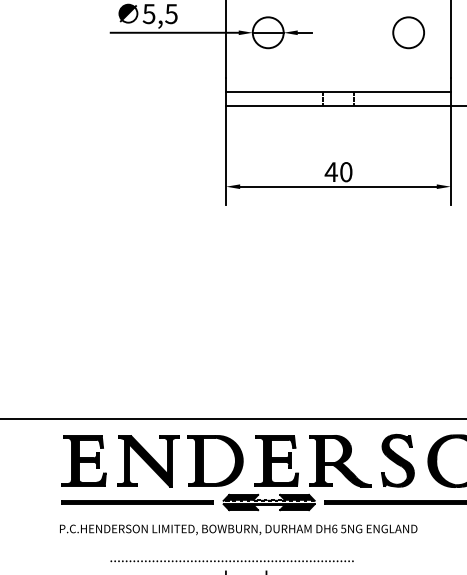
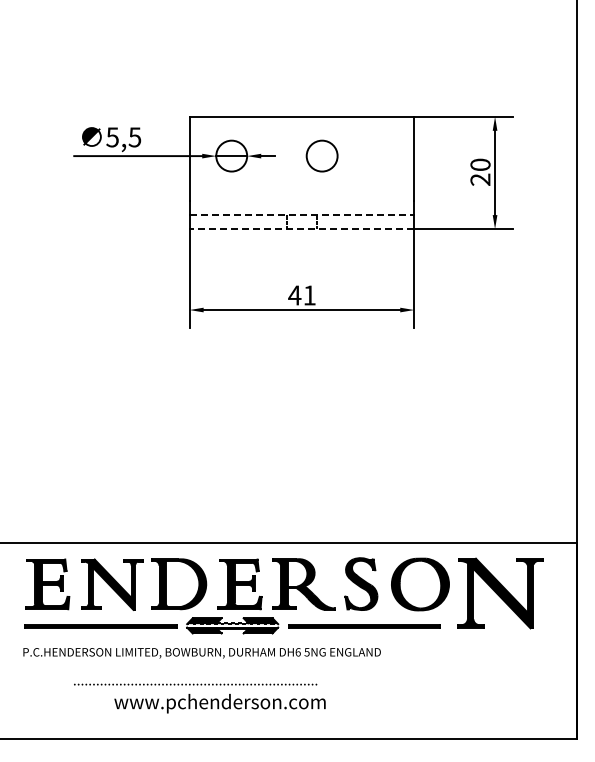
circle: (408, 32) -> (321, 155), moved
line: (339, 92) -> (302, 215), solid -> dashed
line: (338, 106) -> (301, 229), solid -> dashed
text: (346, 172) -> (309, 295), 40 -> 41

